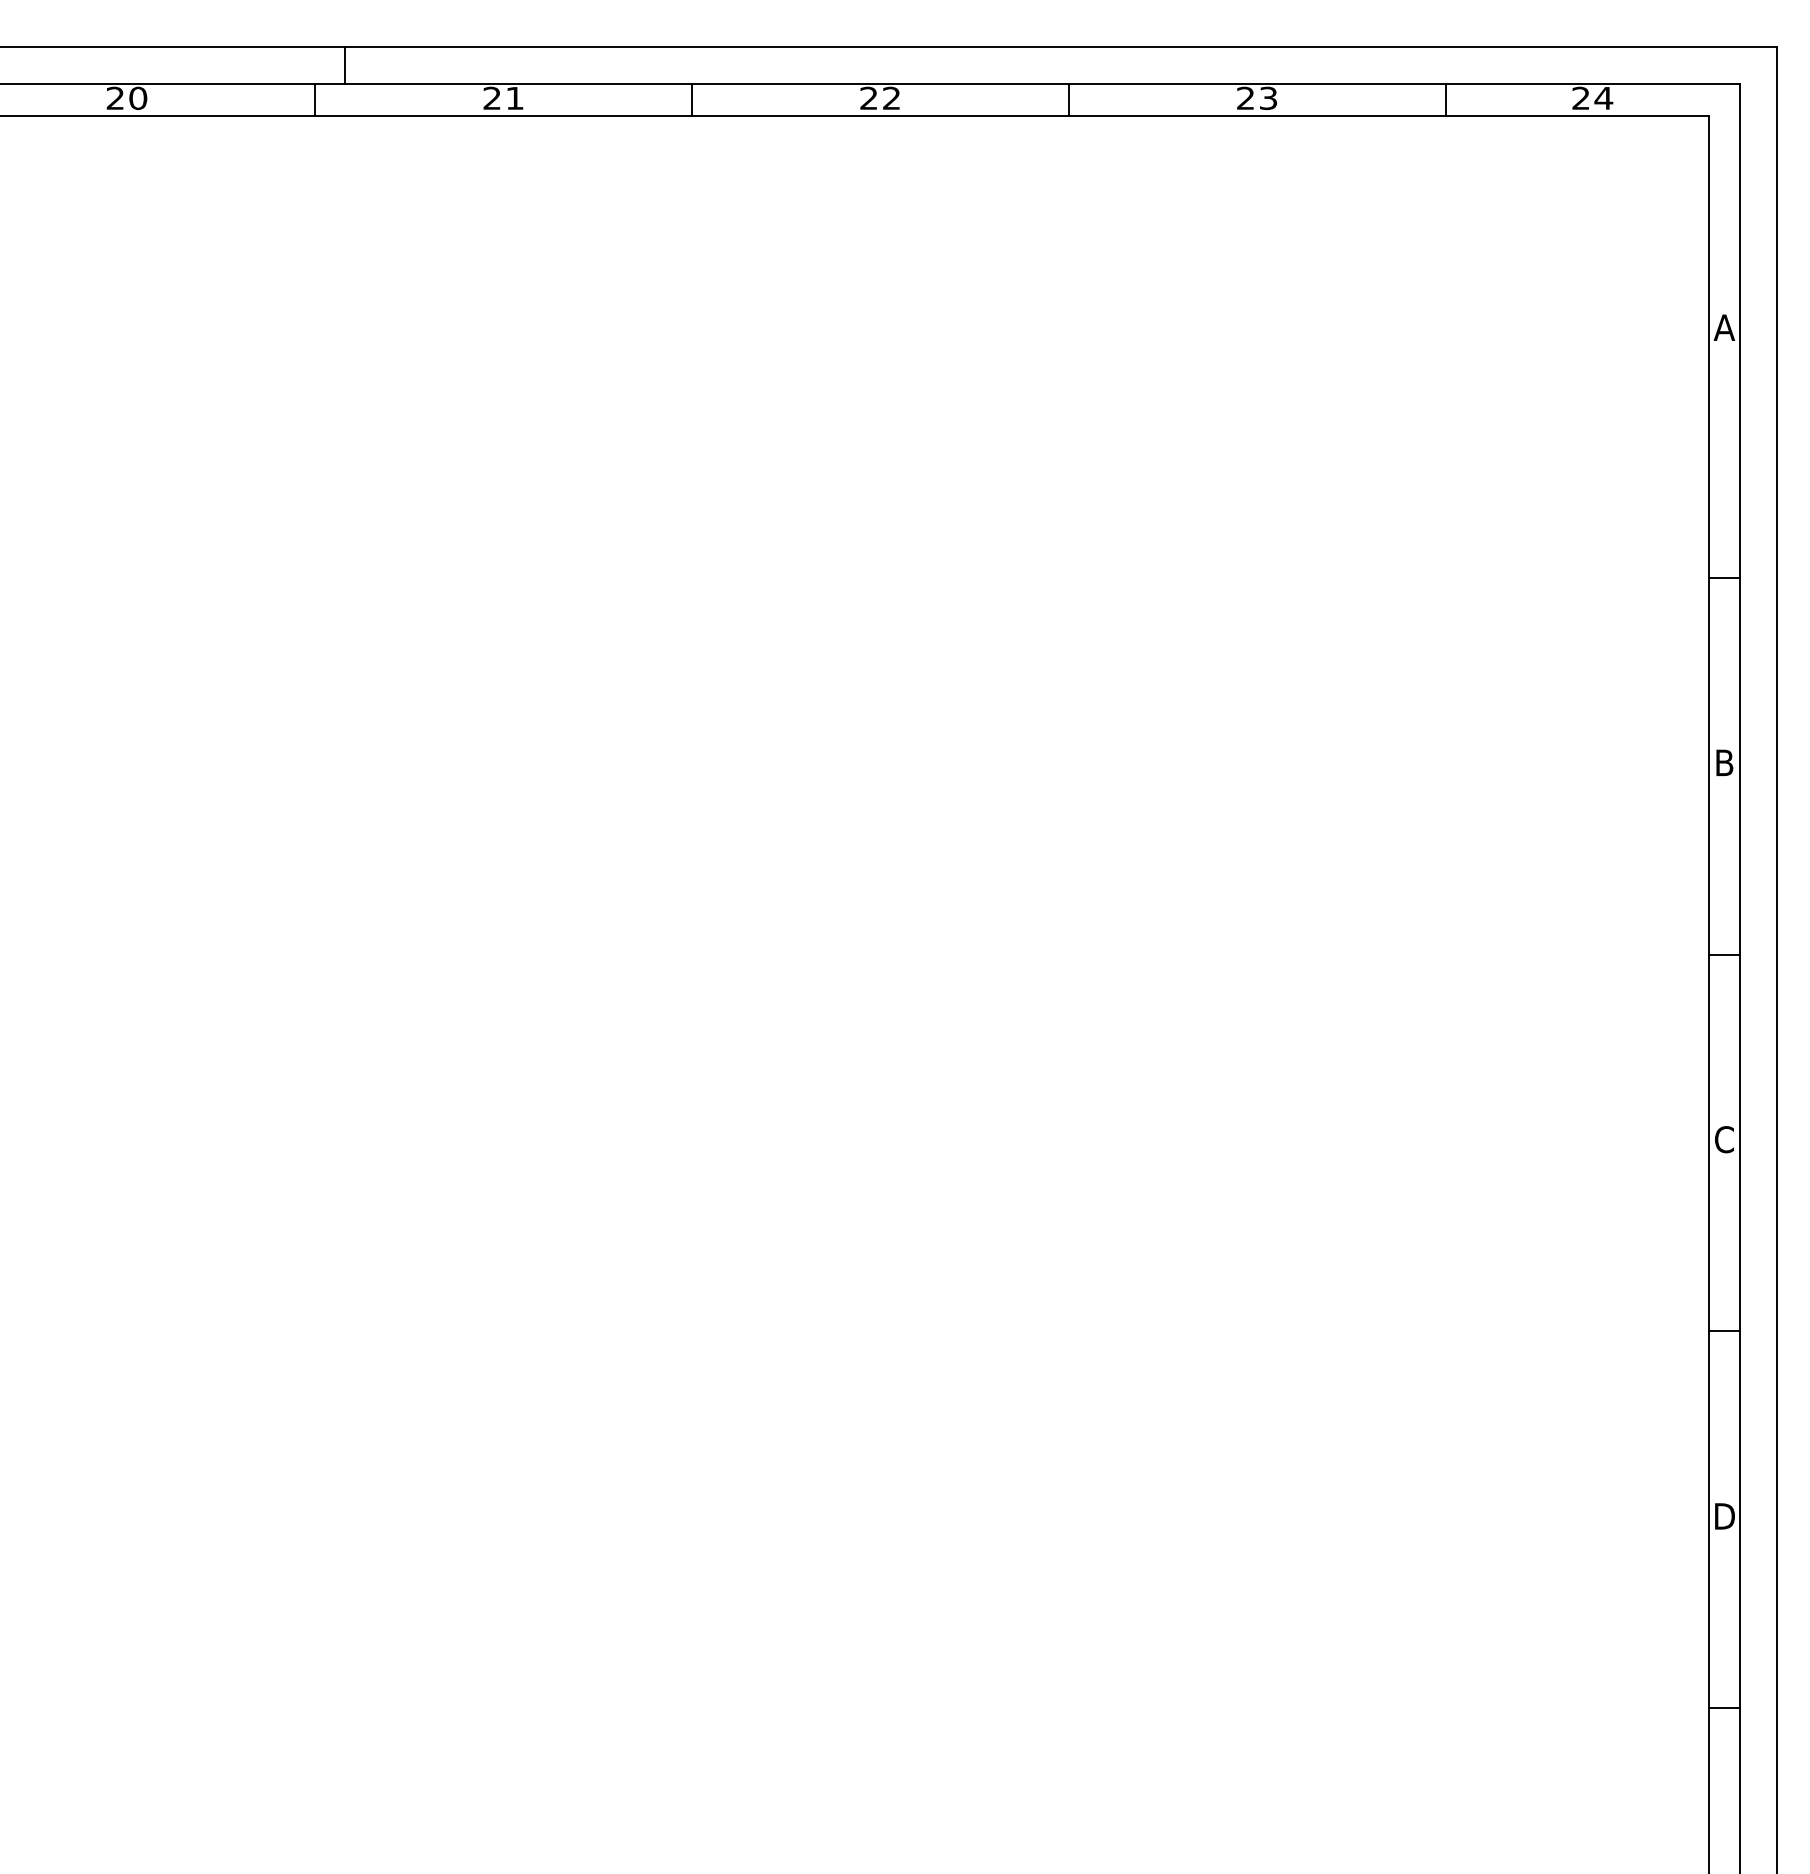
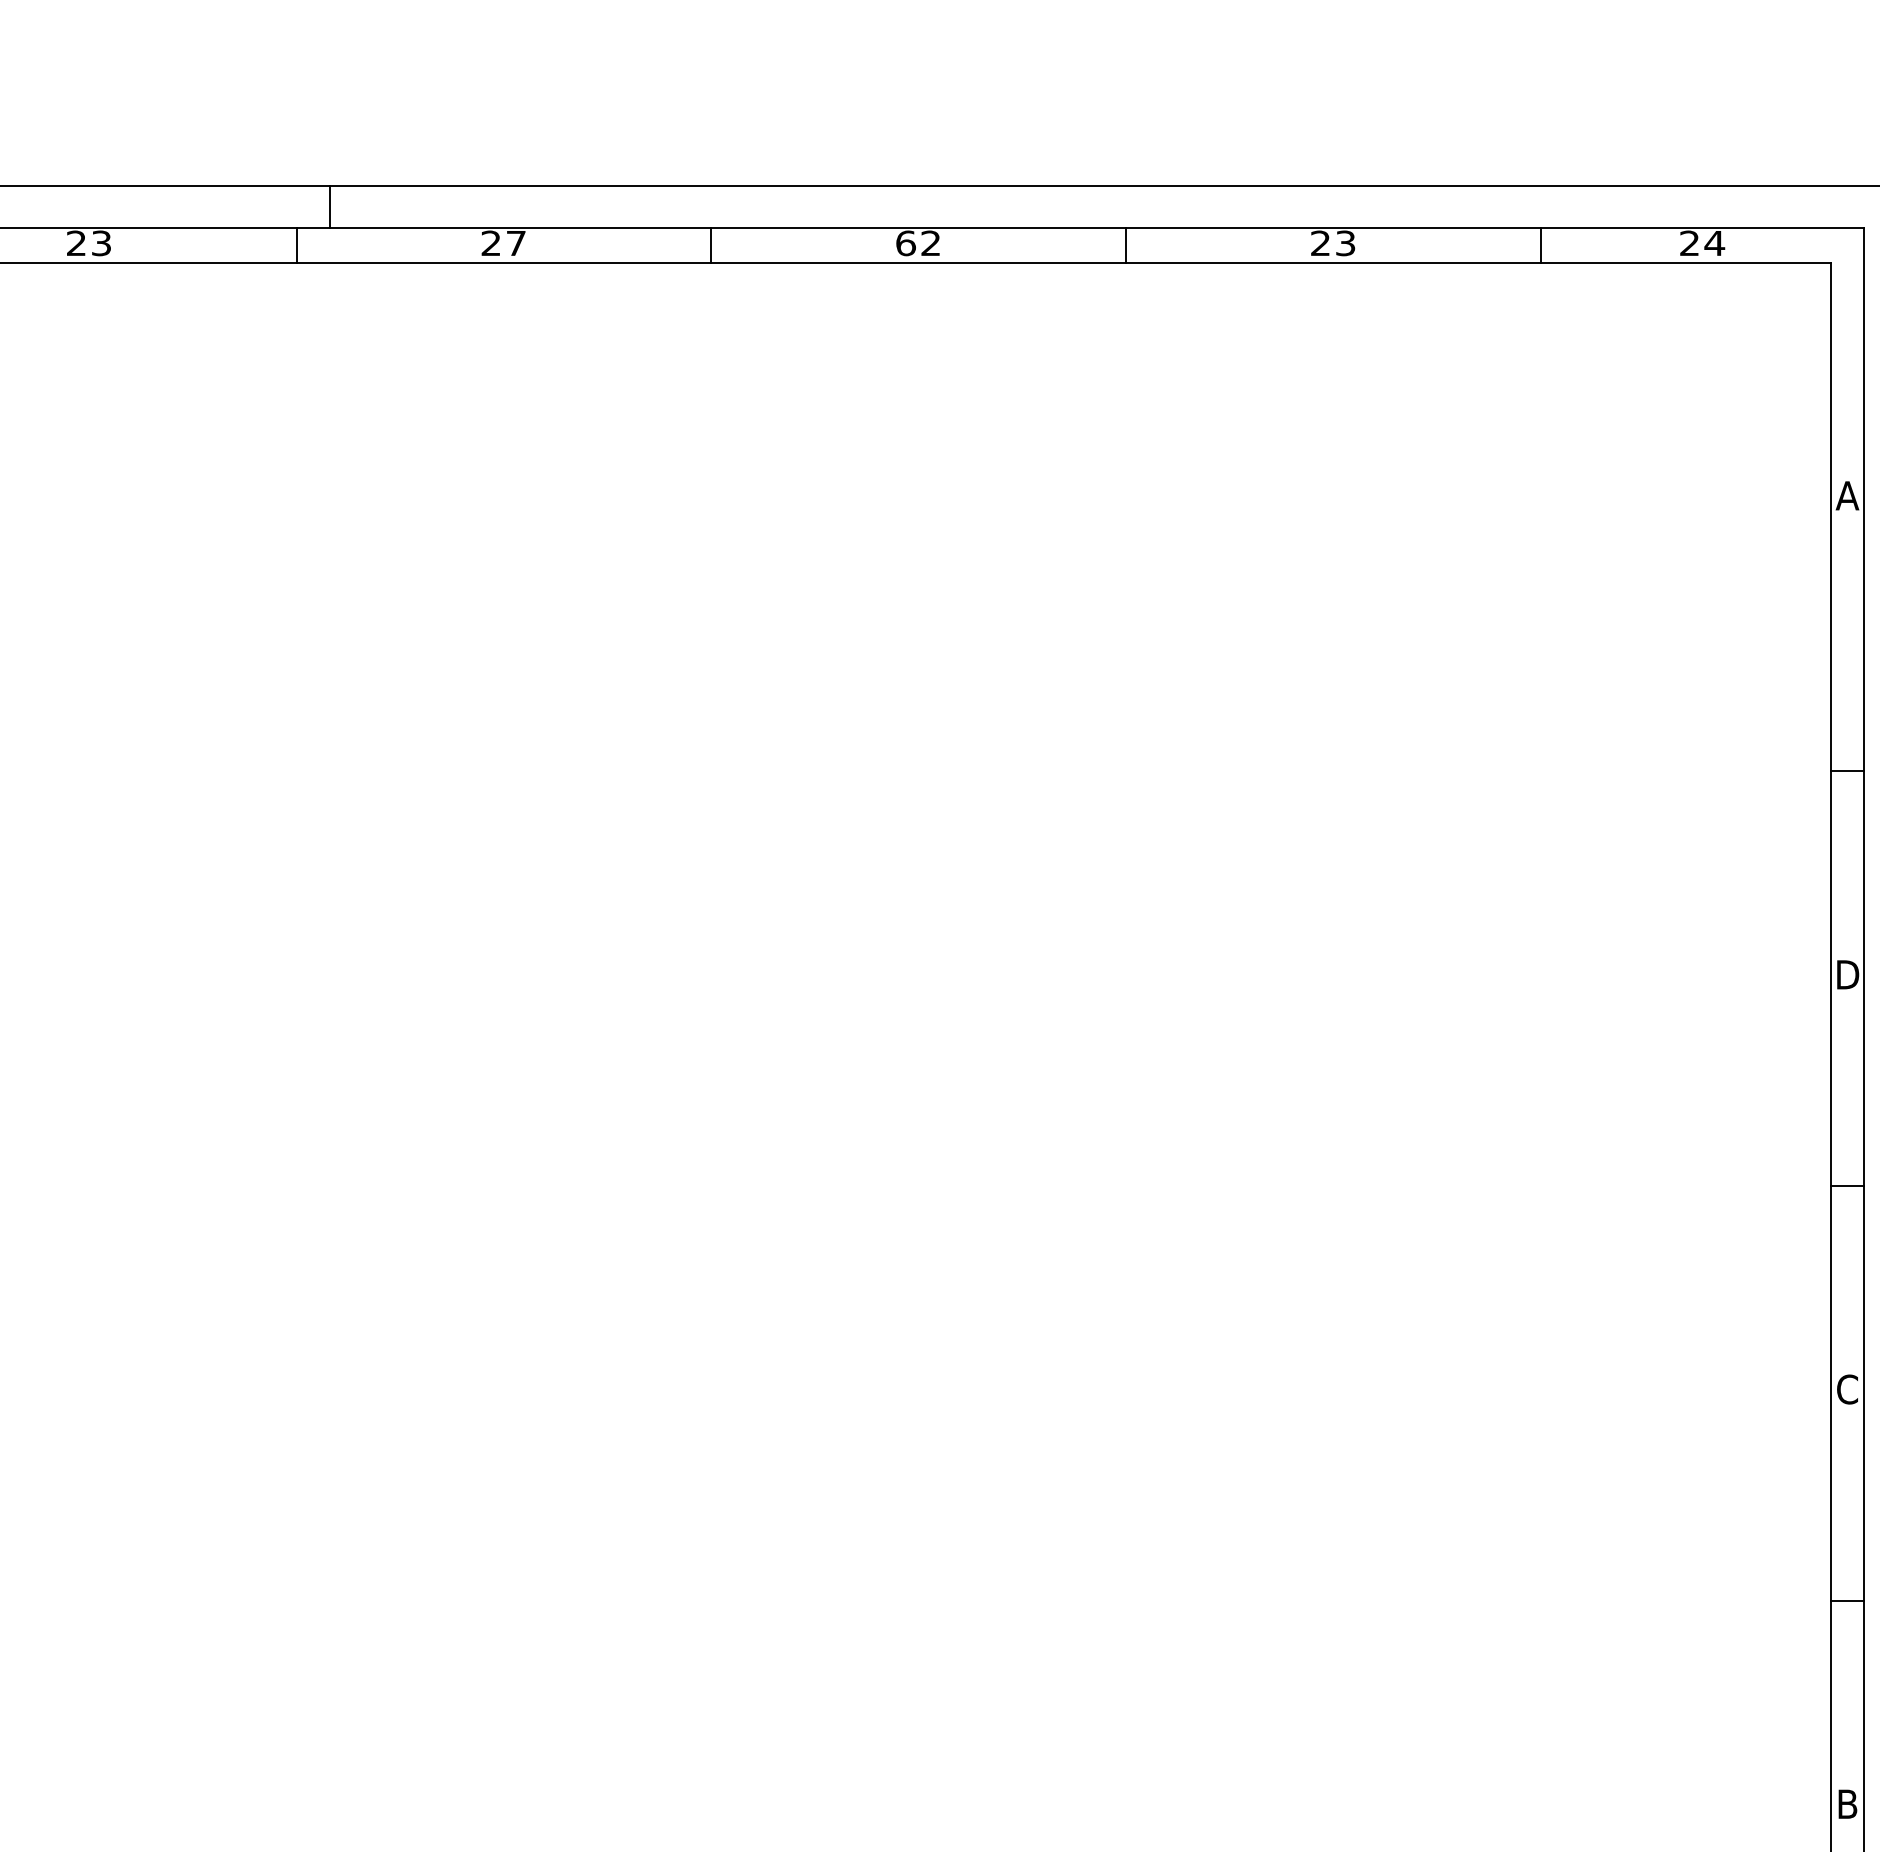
text: (138, 98) -> (101, 243), 20 -> 23
text: (514, 98) -> (515, 243), 21 -> 27
text: (869, 98) -> (906, 243), 22 -> 62
text: (1724, 762) -> (1847, 974), B -> D
text: (1724, 1516) -> (1847, 1804), D -> B

